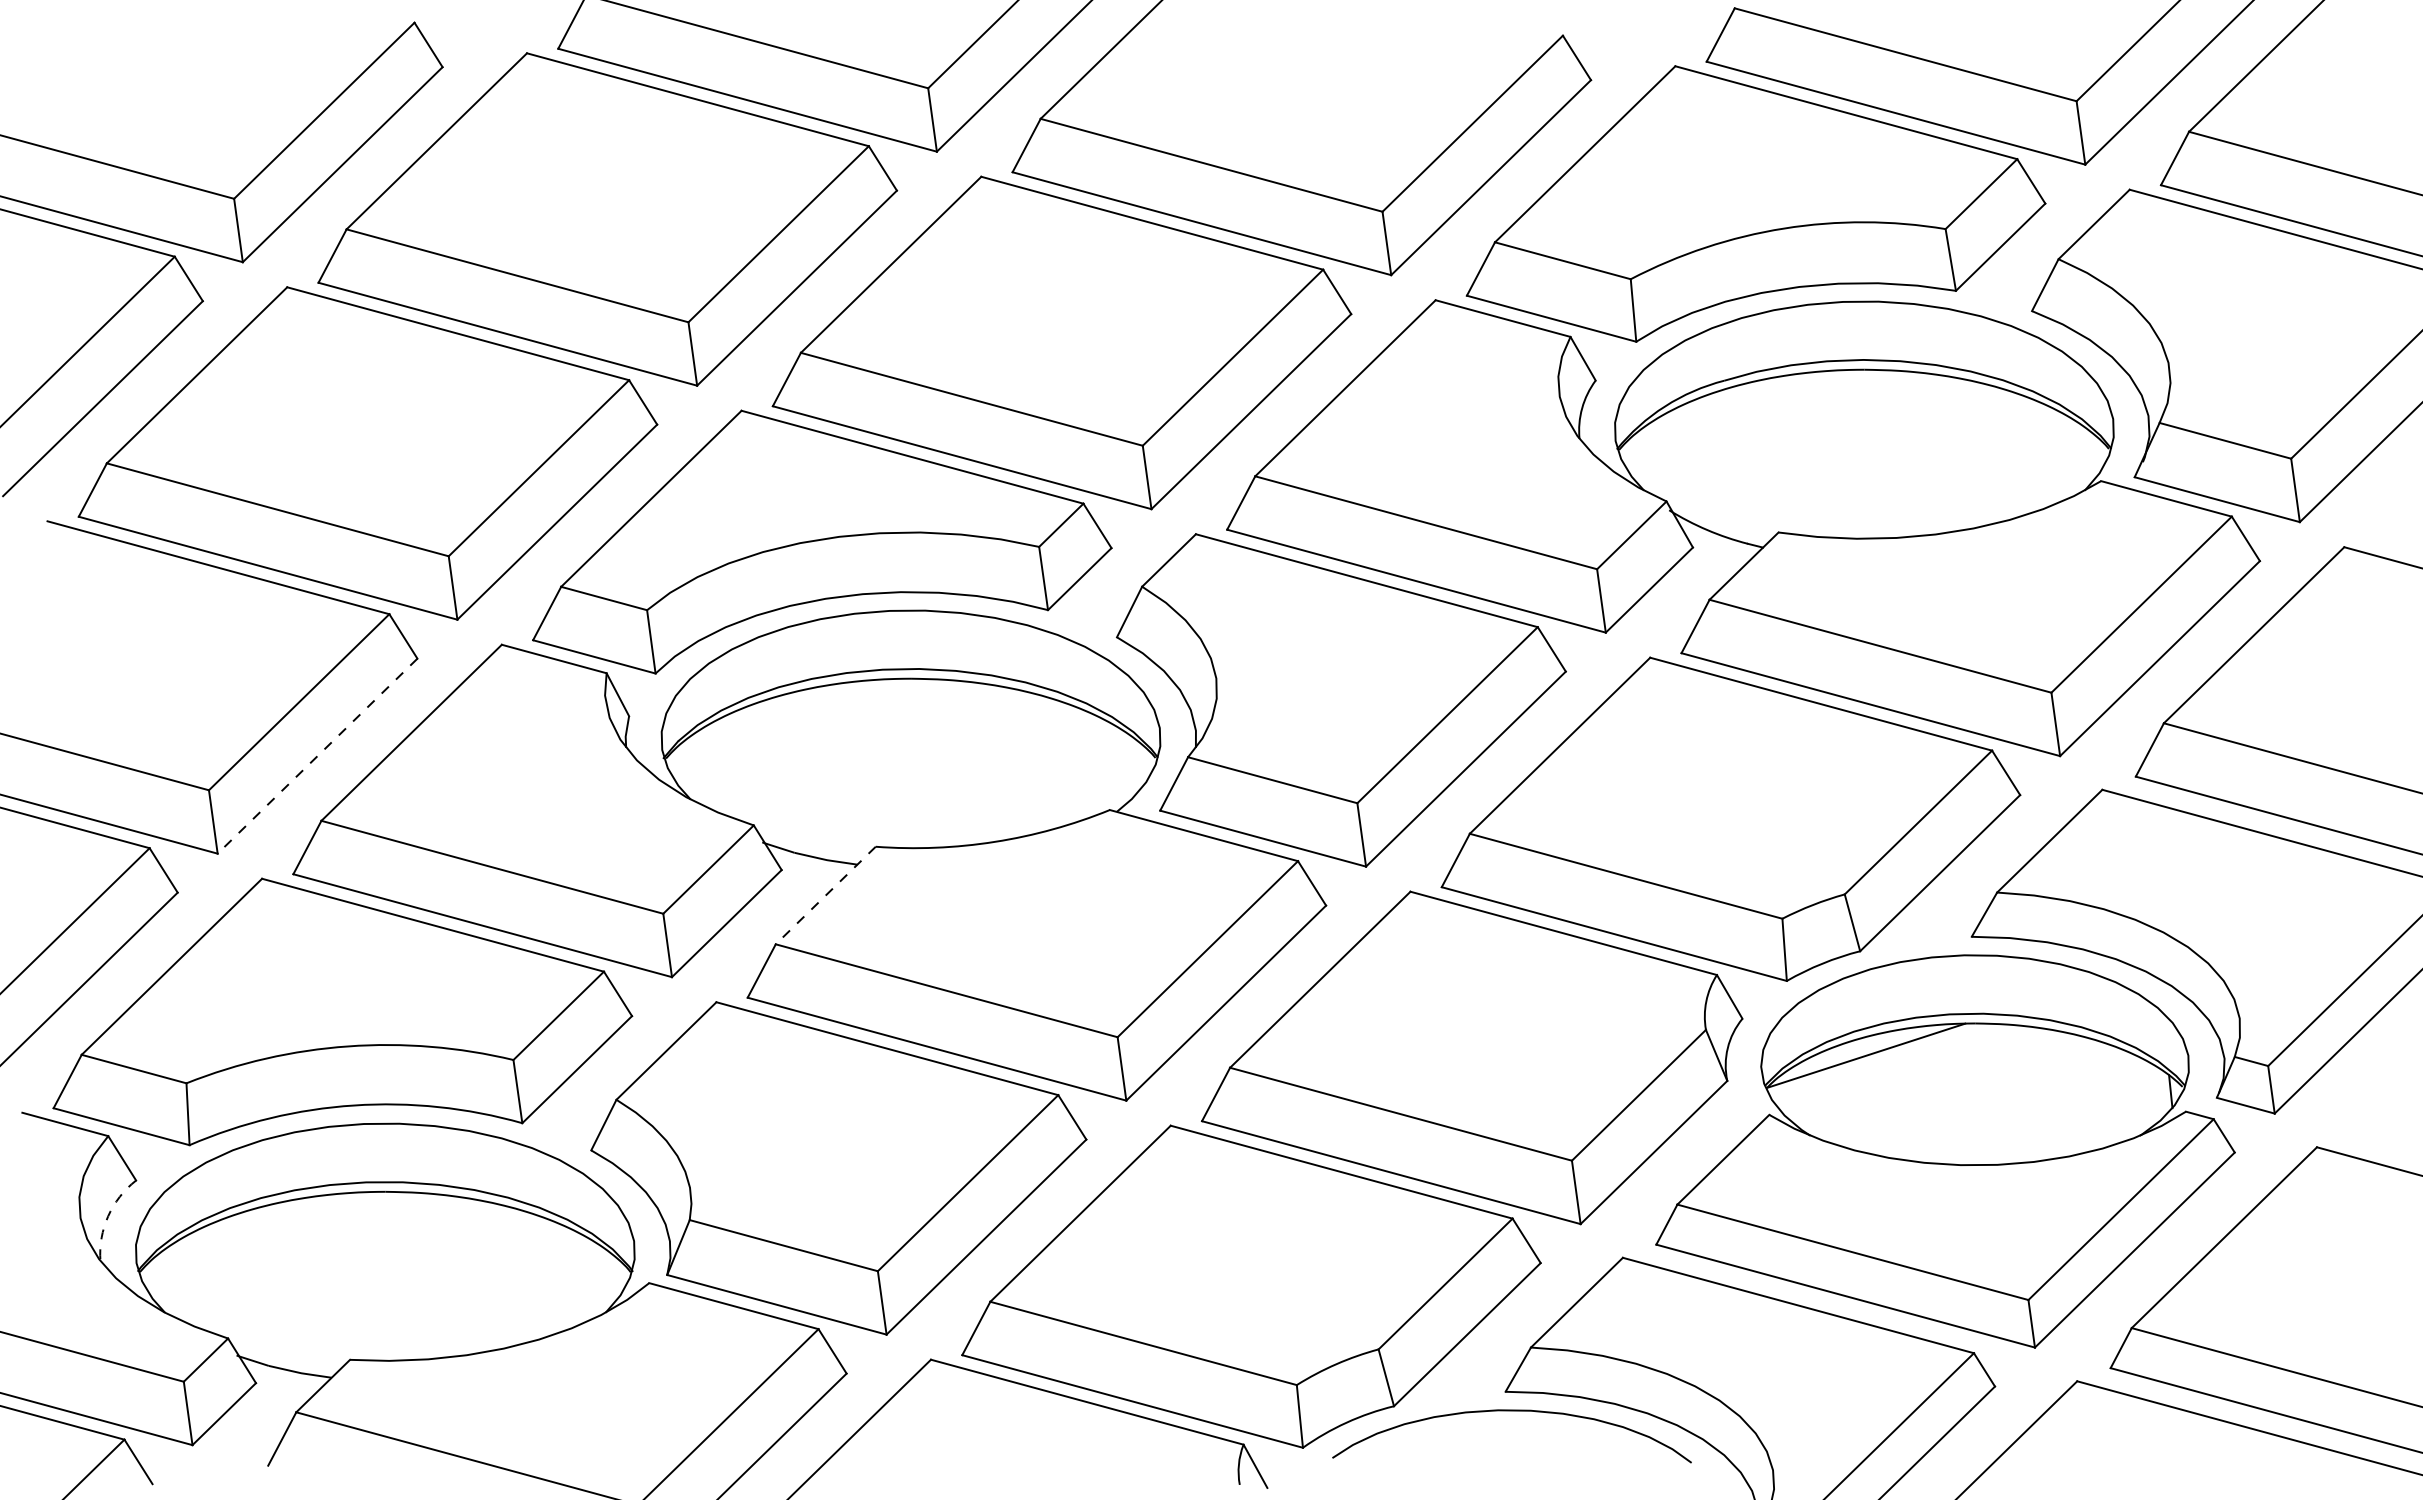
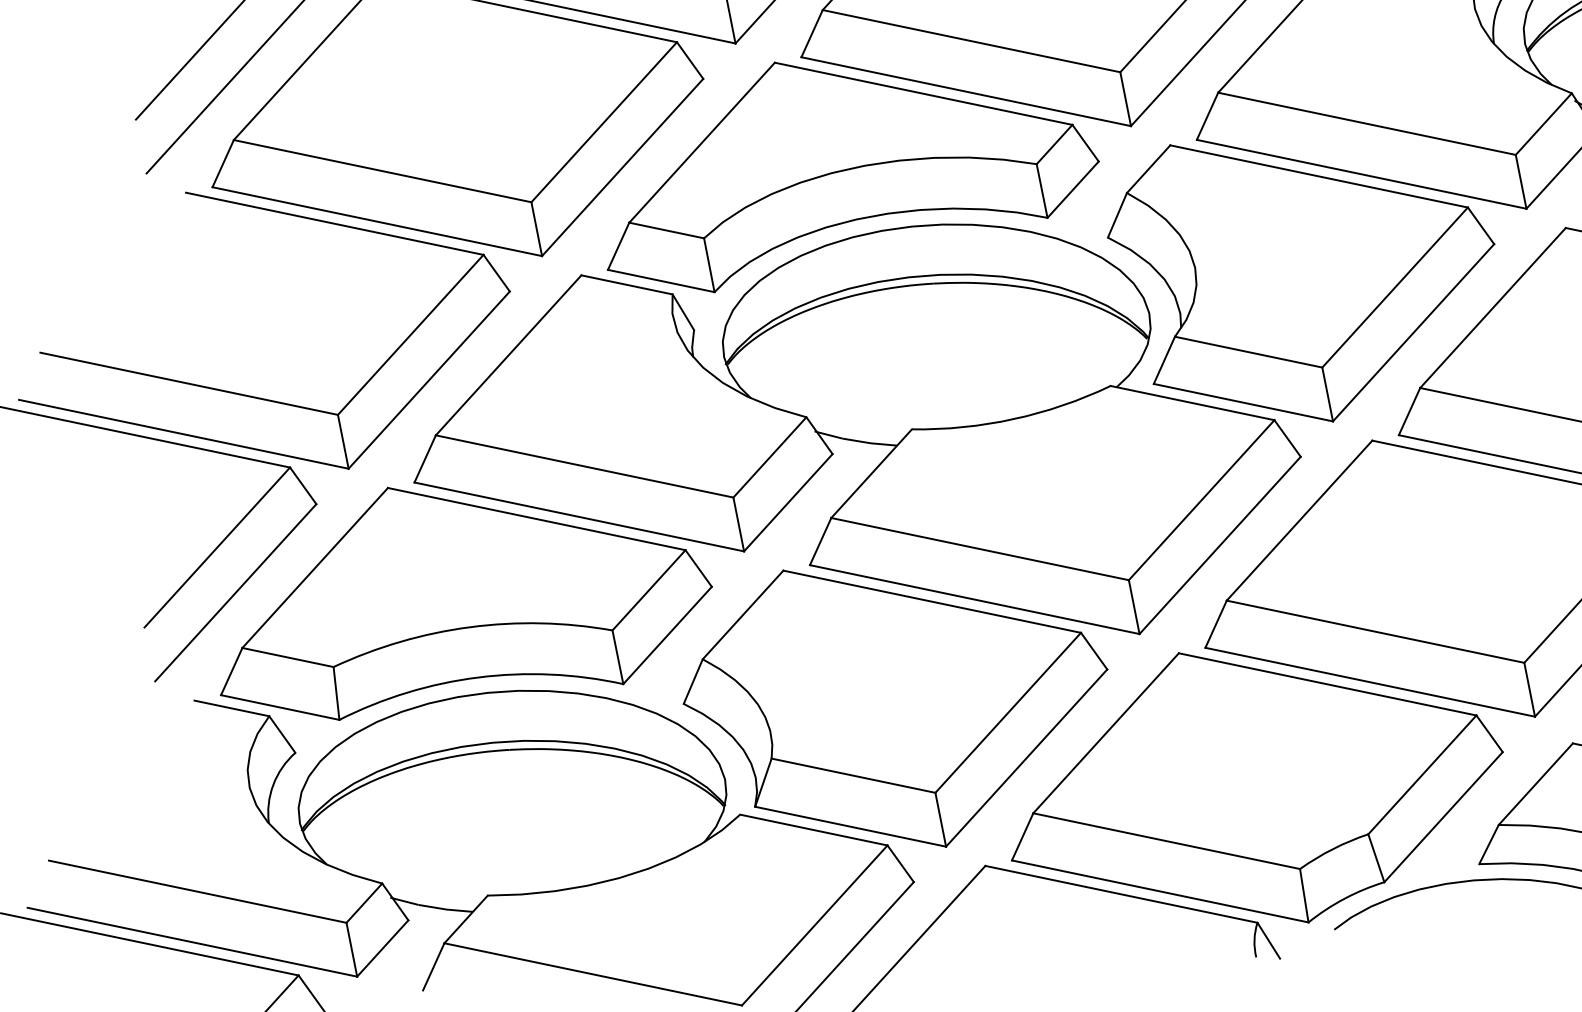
line: (317, 756) -> (429, 380), dashed -> solid
line: (825, 895) -> (871, 473), dashed -> solid
arc: (108, 1216) -> (273, 785), dashed -> solid

